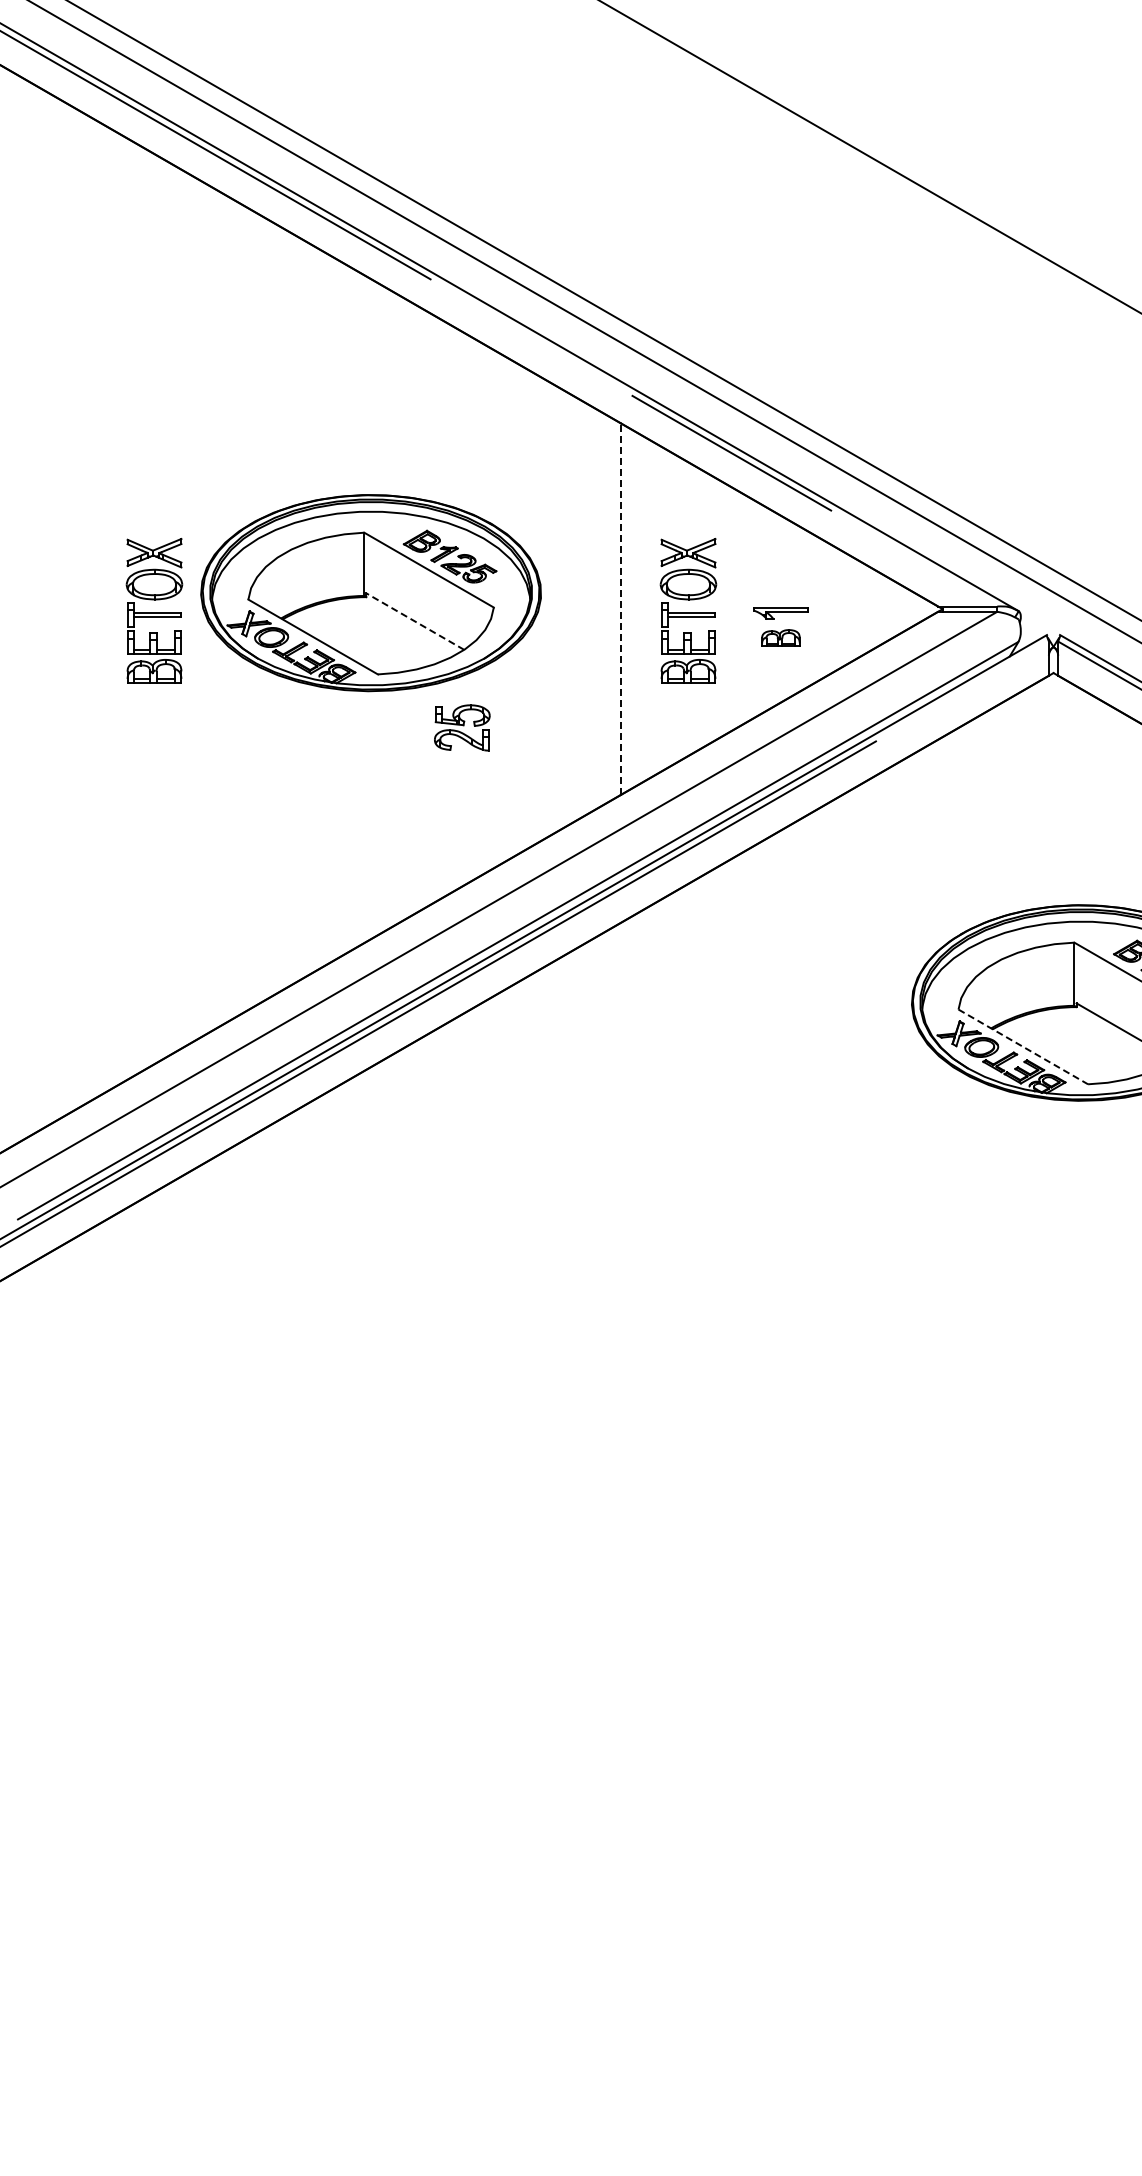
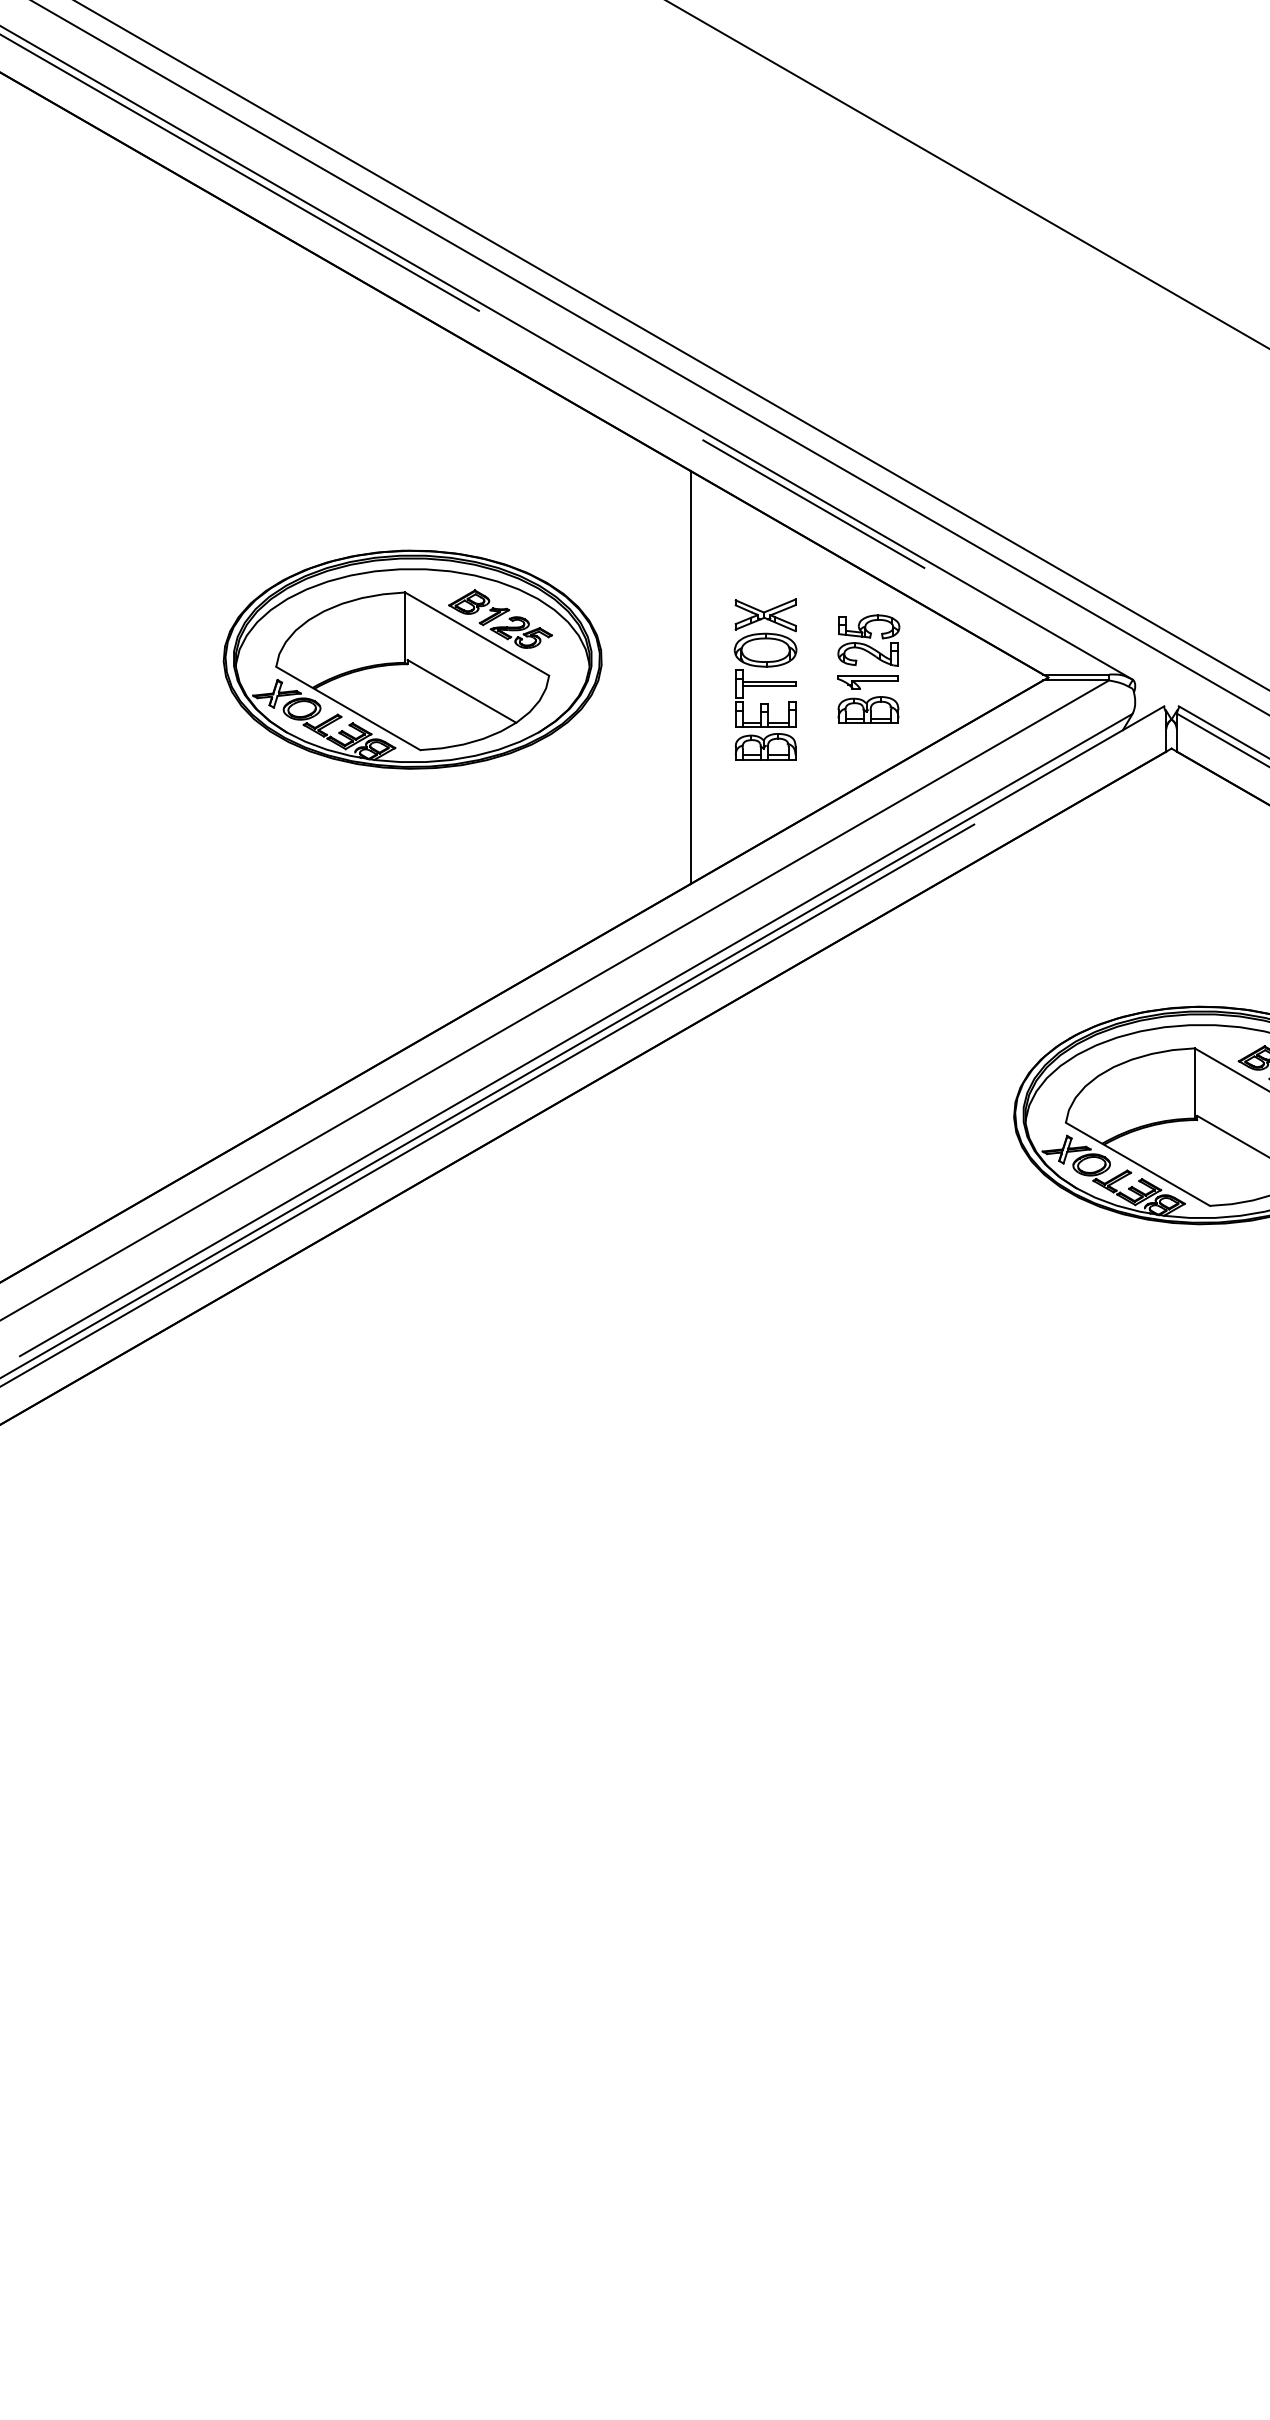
line: (620, 609) -> (690, 677), dashed -> solid
part: (154, 610) -> (171, 679), removed
line: (414, 621) -> (460, 691), dashed -> solid
part: (780, 637) -> (867, 709), size x1.43
part: (462, 727) -> (869, 640), moved
line: (1023, 1046) -> (1138, 1163), dashed -> solid

